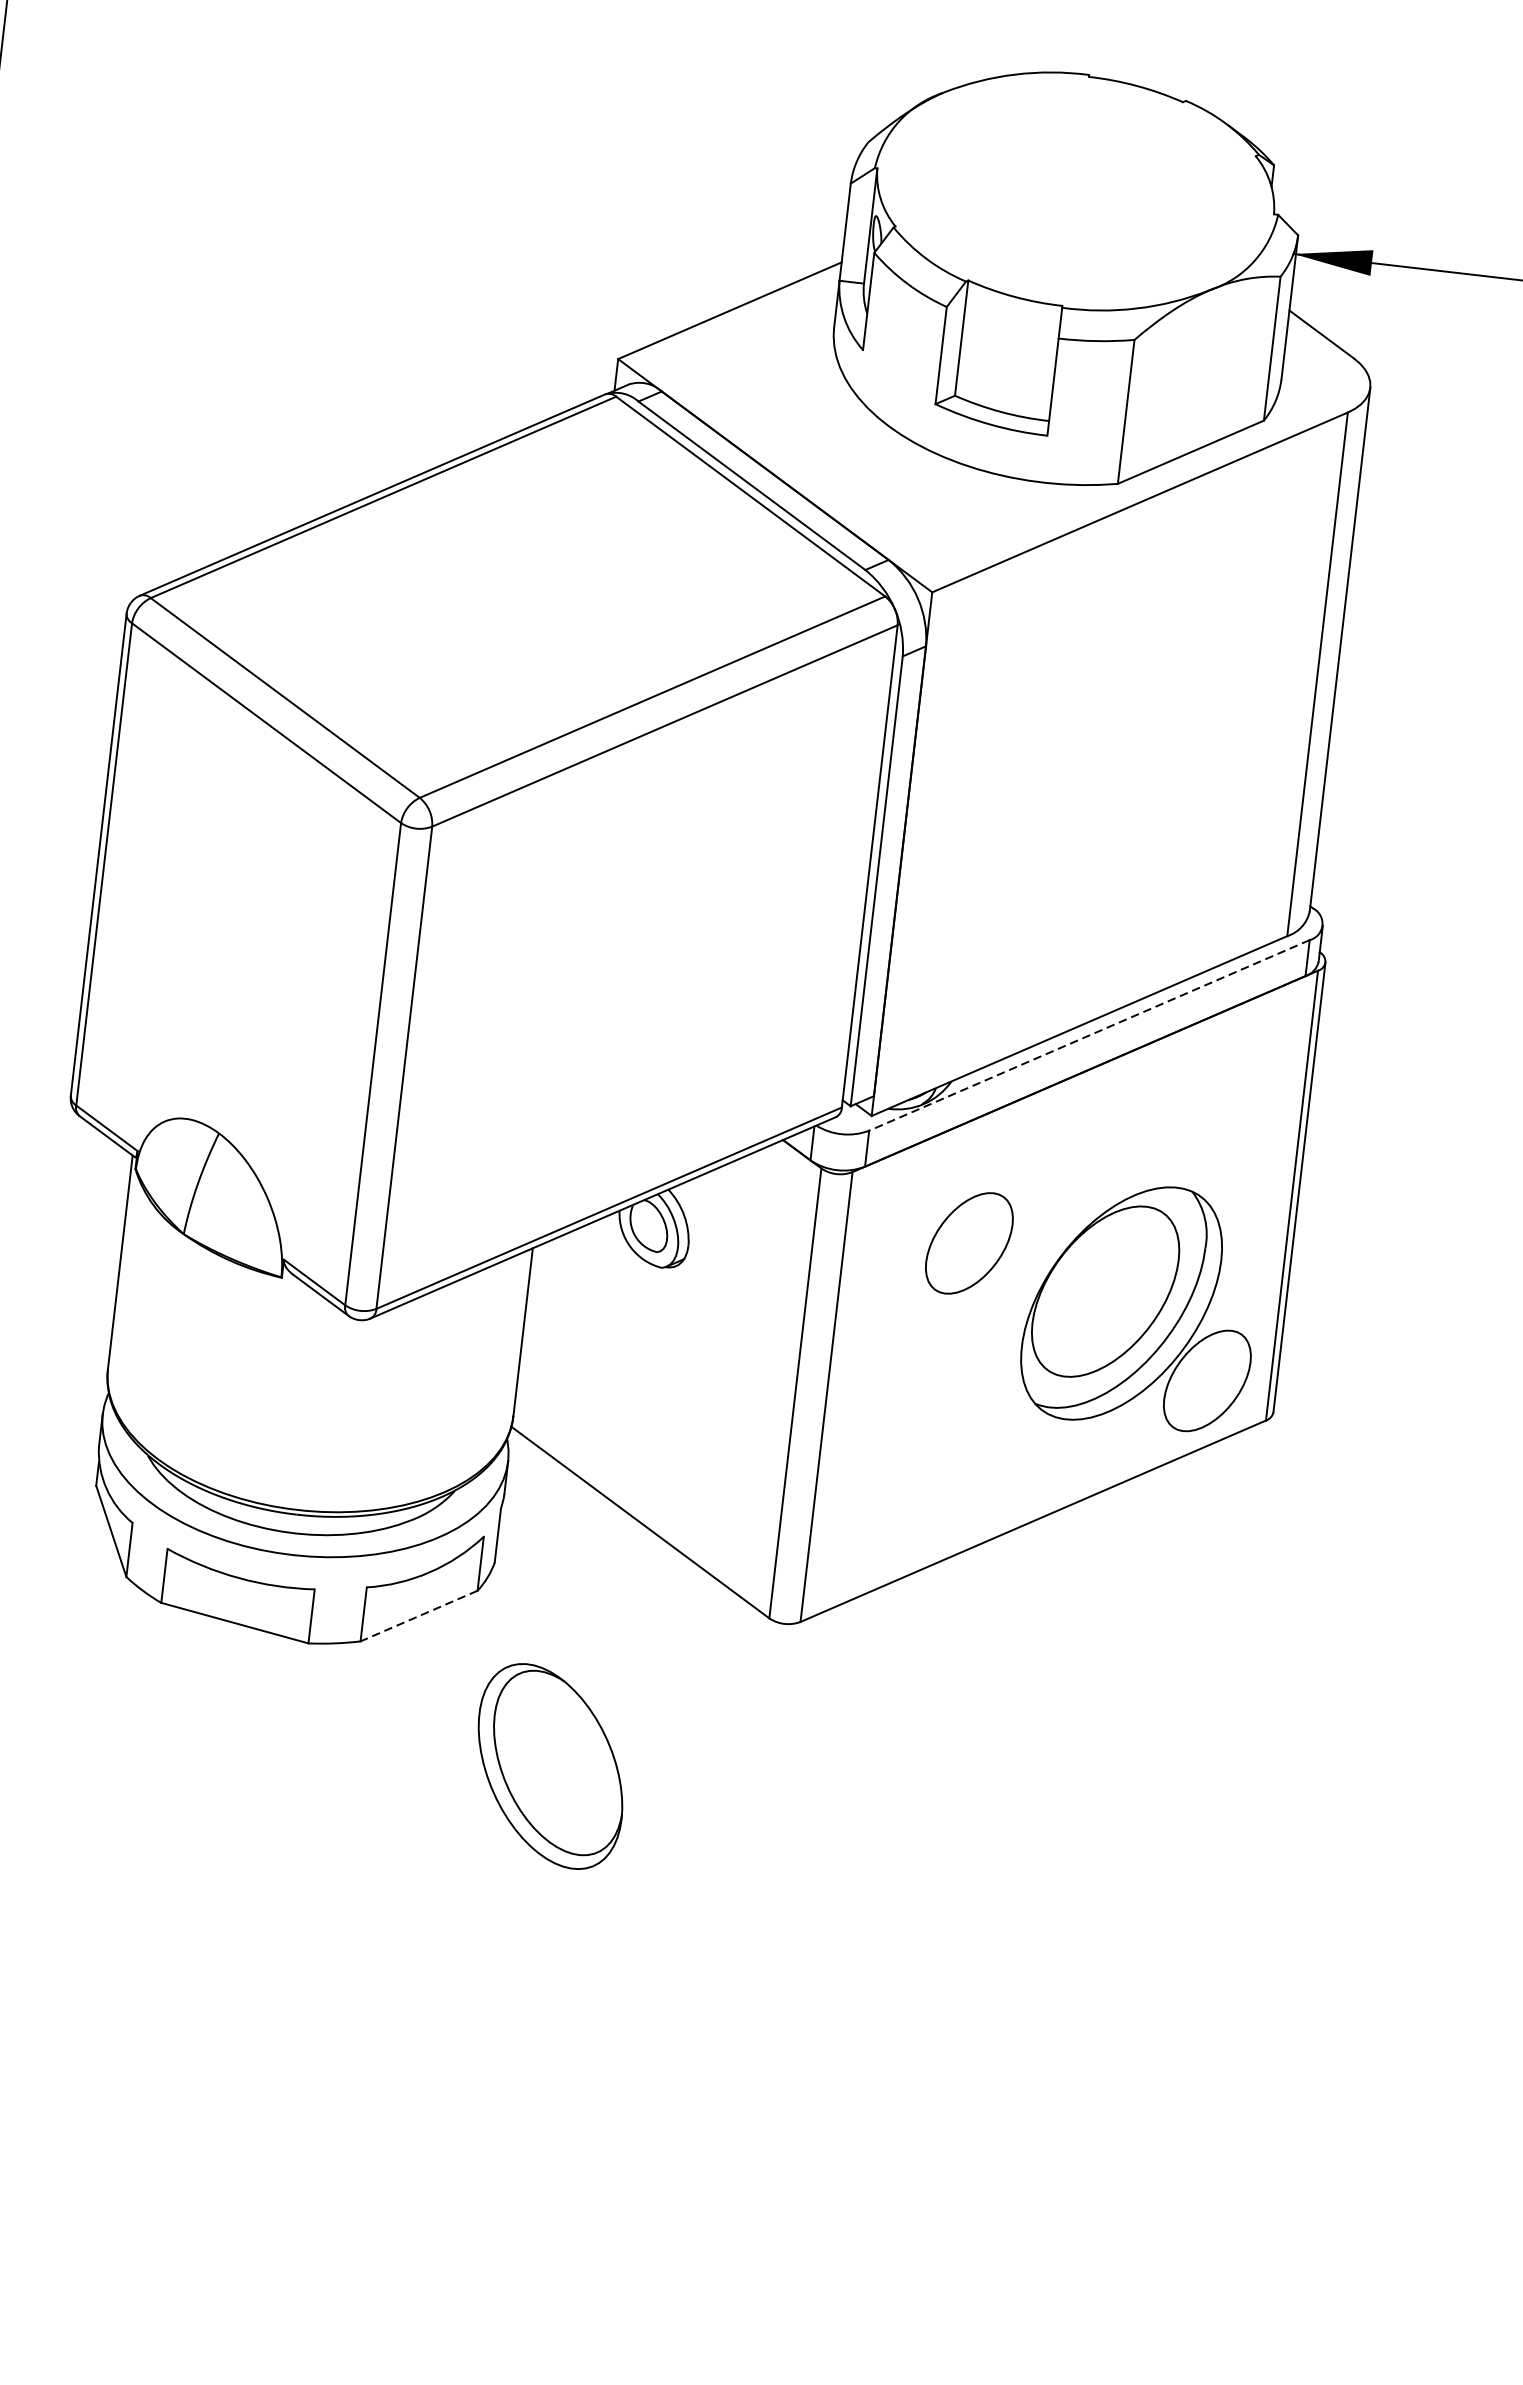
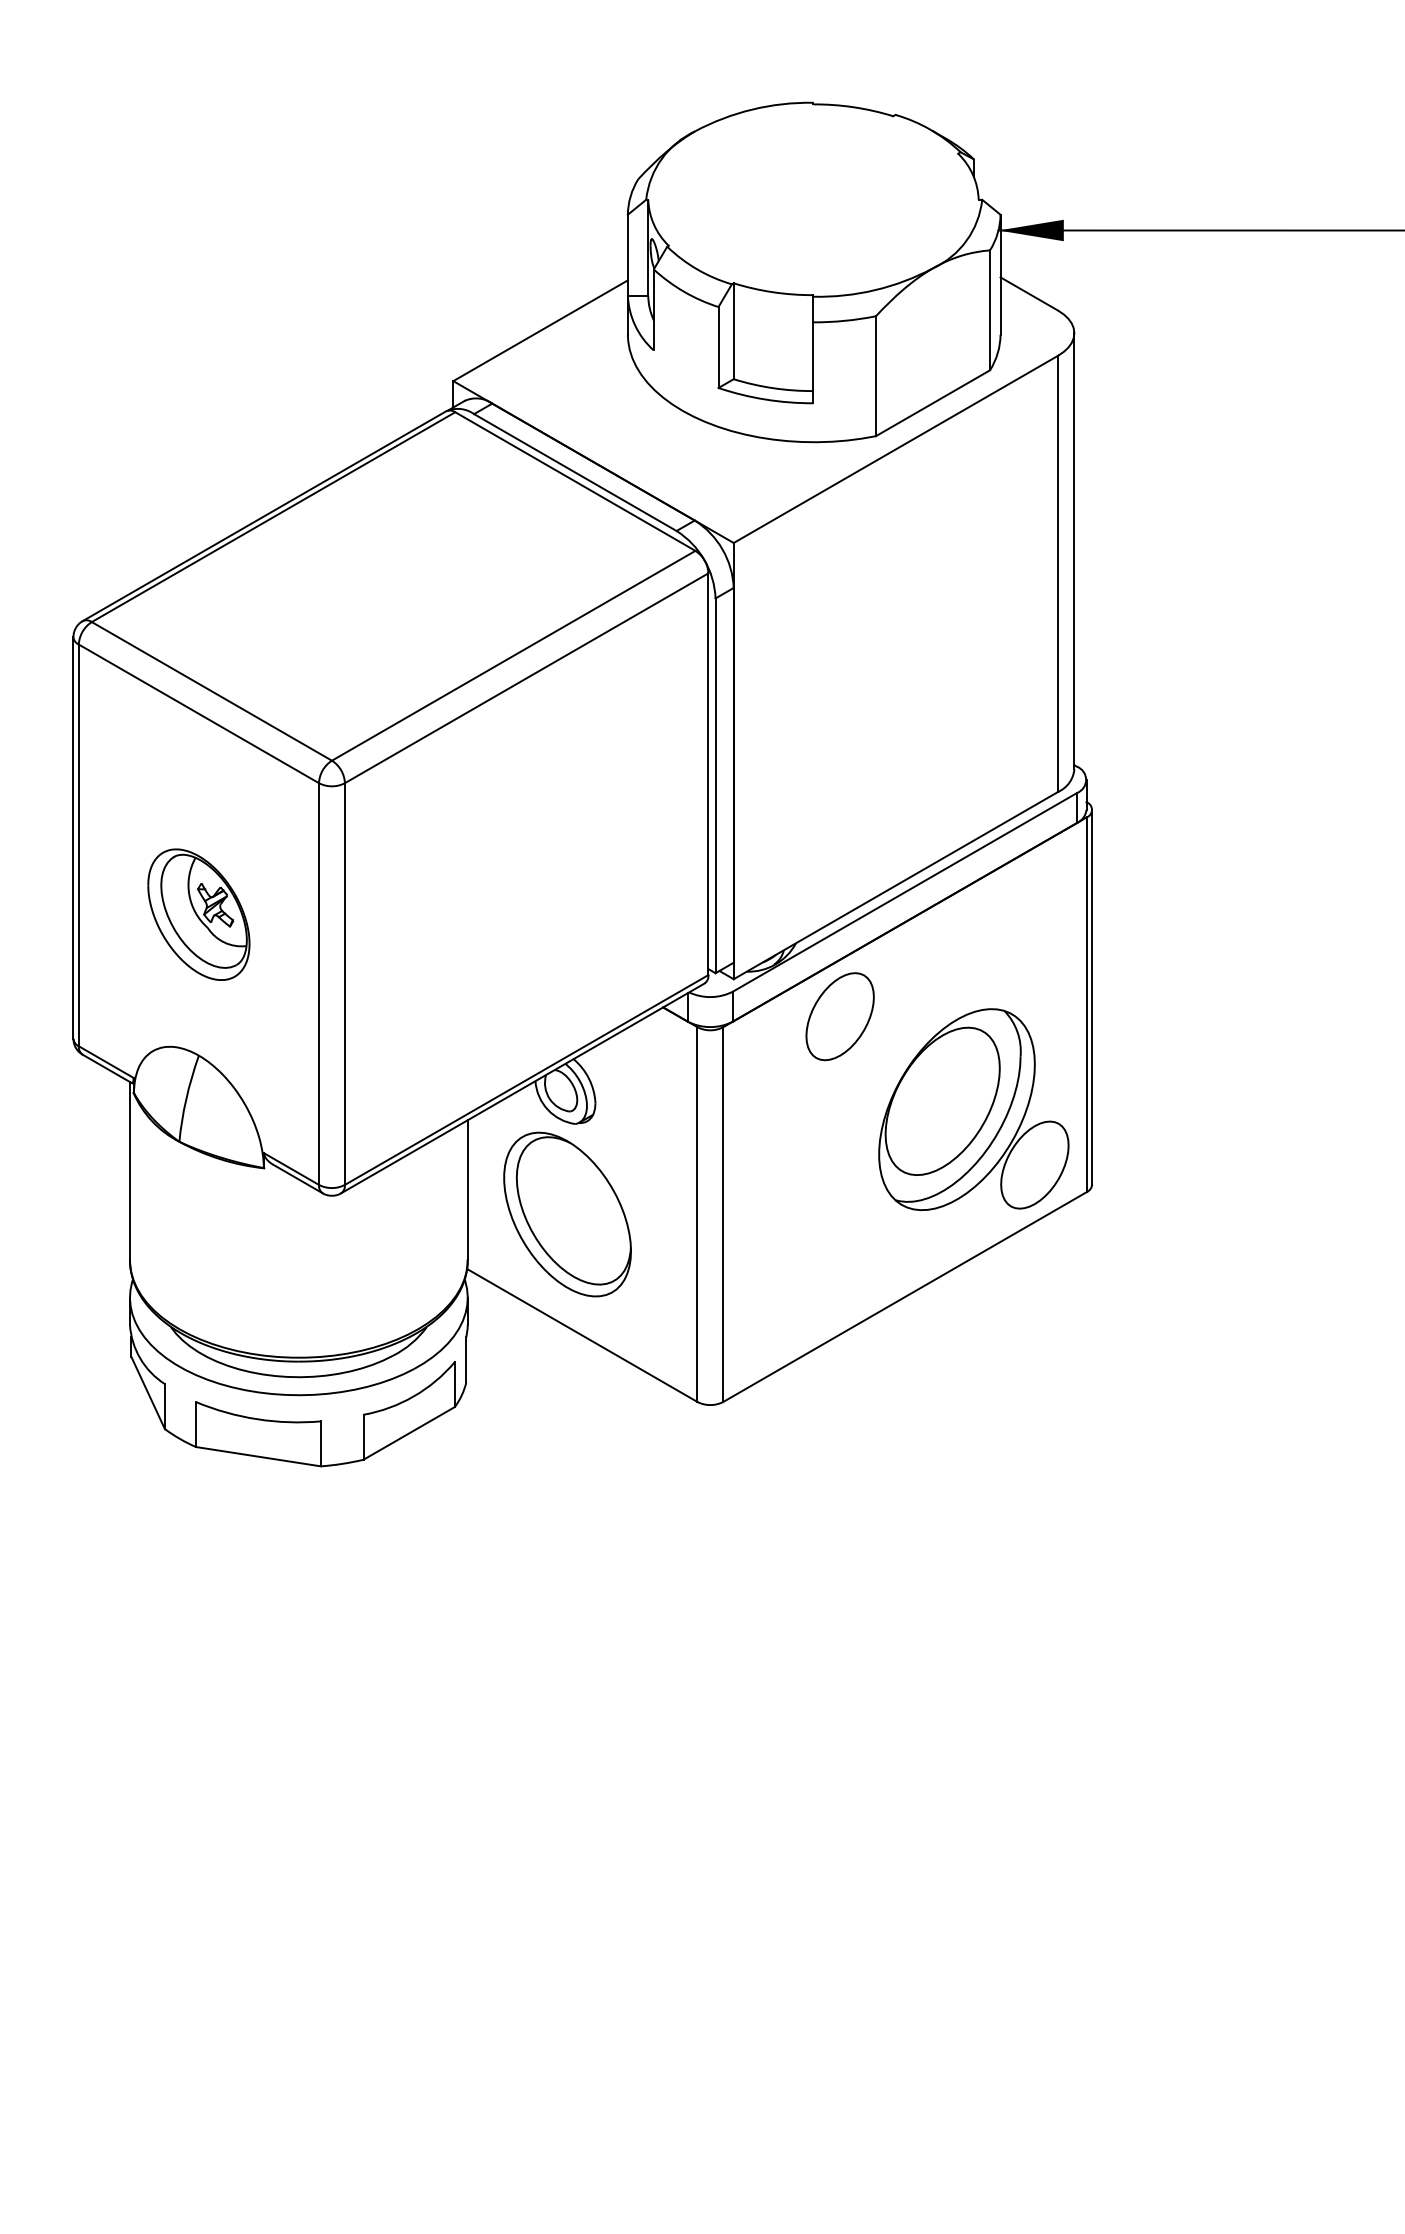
part: (238, 963) -> (198, 914), added
line: (1089, 1035) -> (905, 892), dashed -> solid
part: (968, 1243) -> (839, 1016), moved
line: (419, 1616) -> (409, 1433), dashed -> solid
part: (550, 1766) -> (567, 1214), moved

